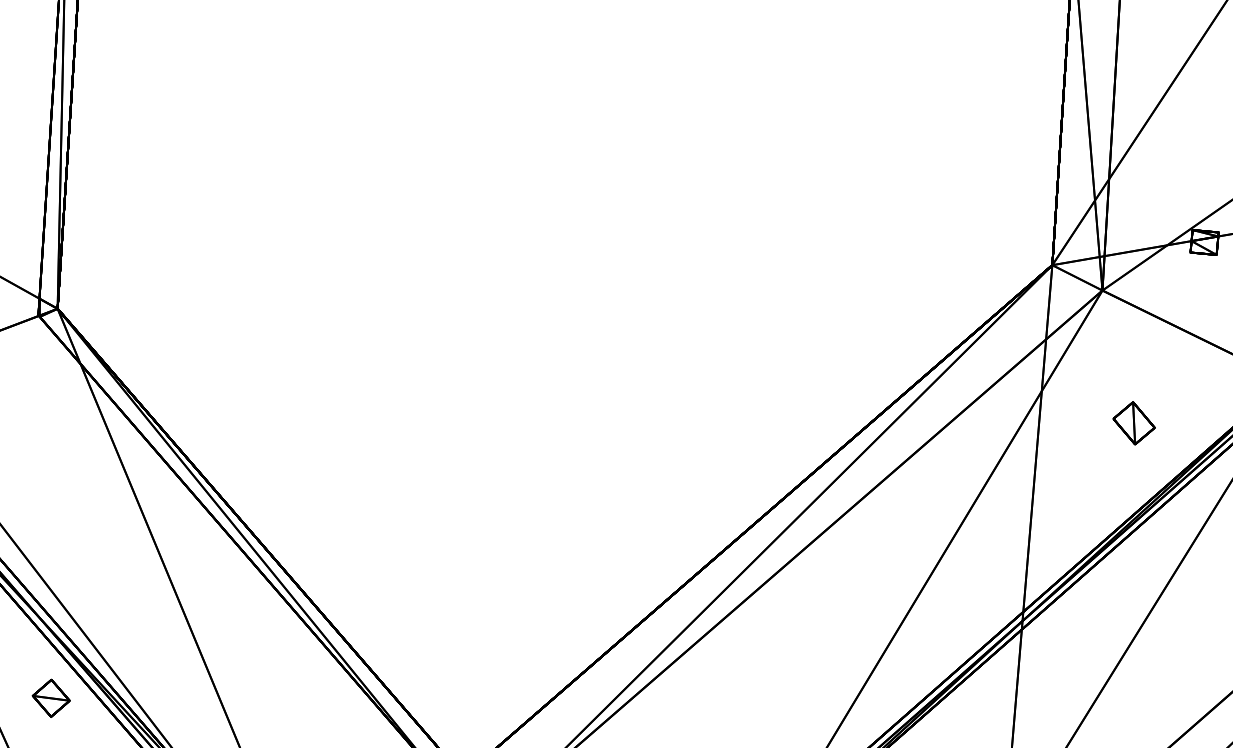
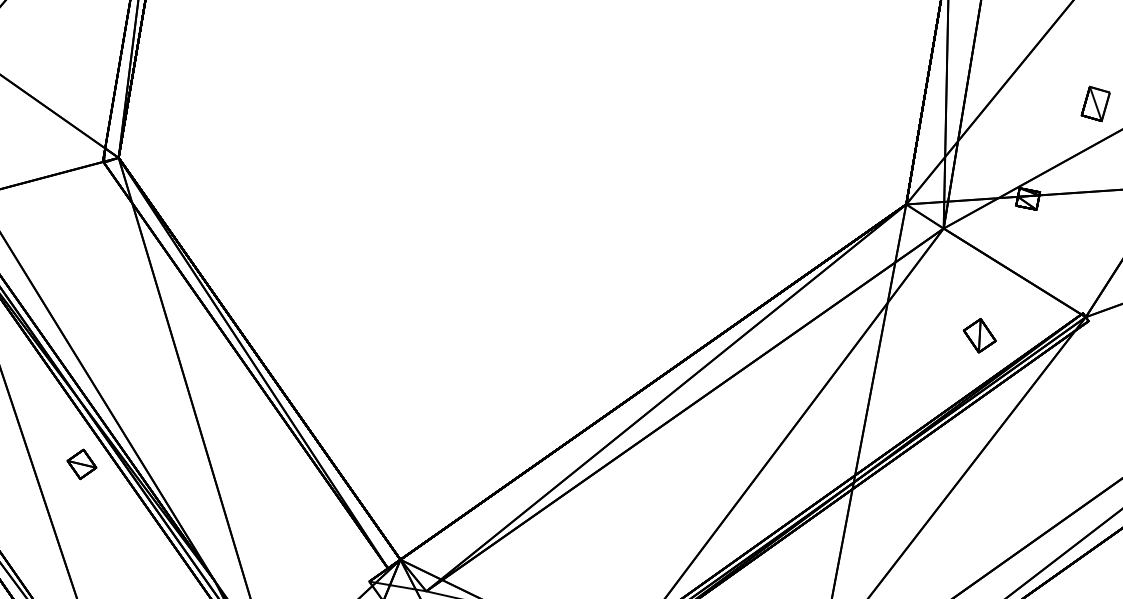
part: (1133, 423) -> (979, 335), moved

